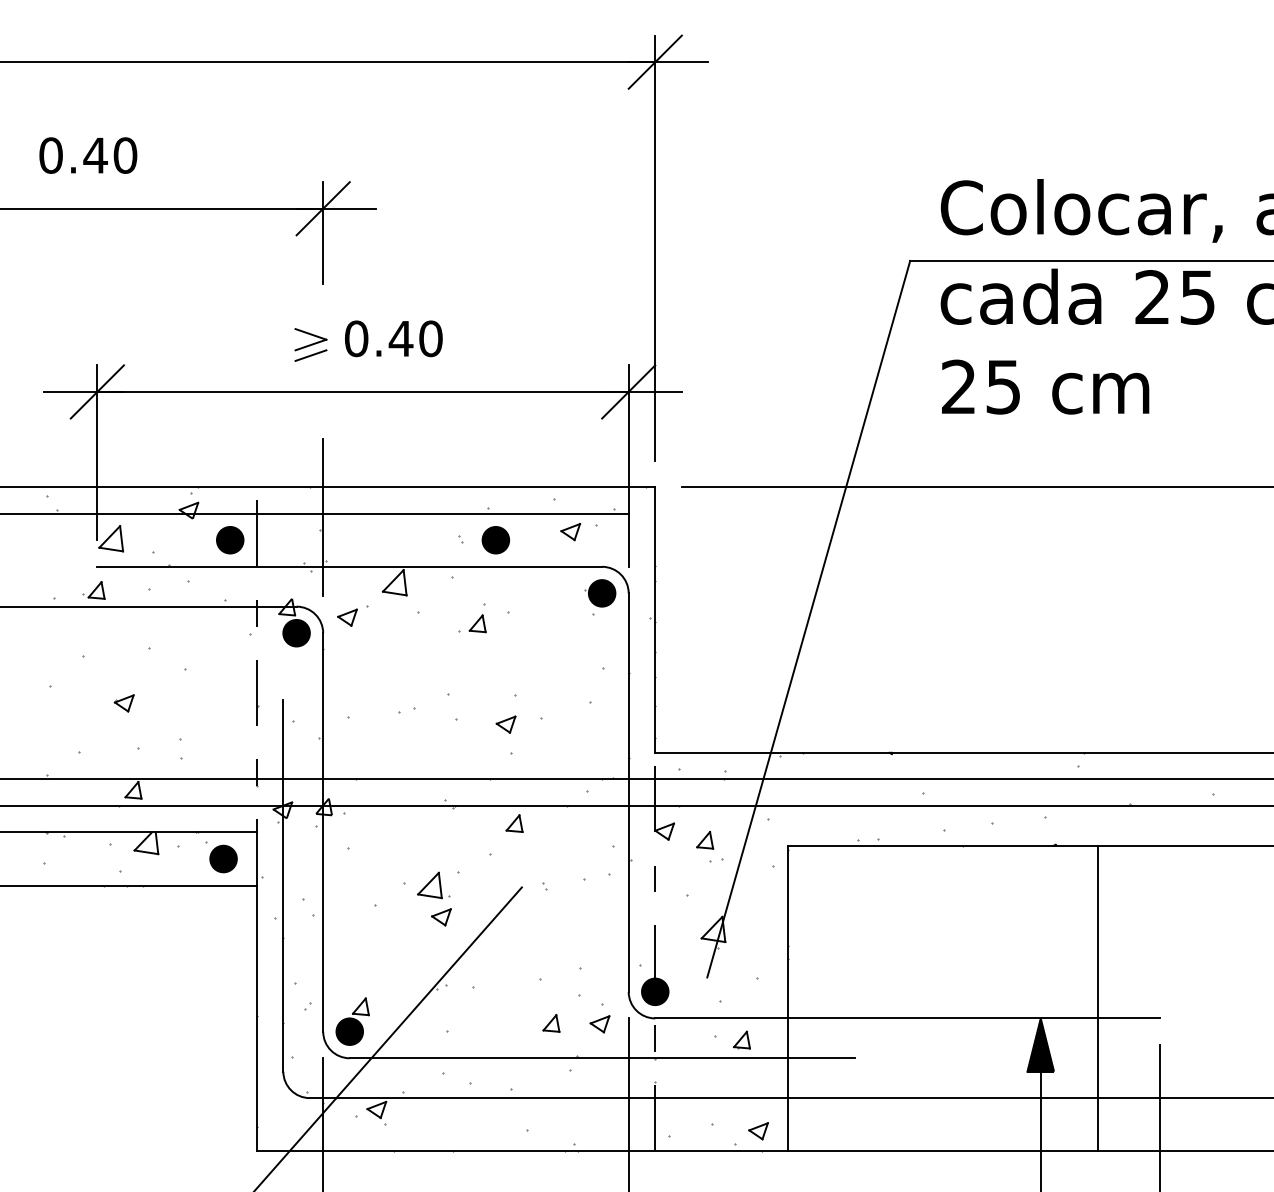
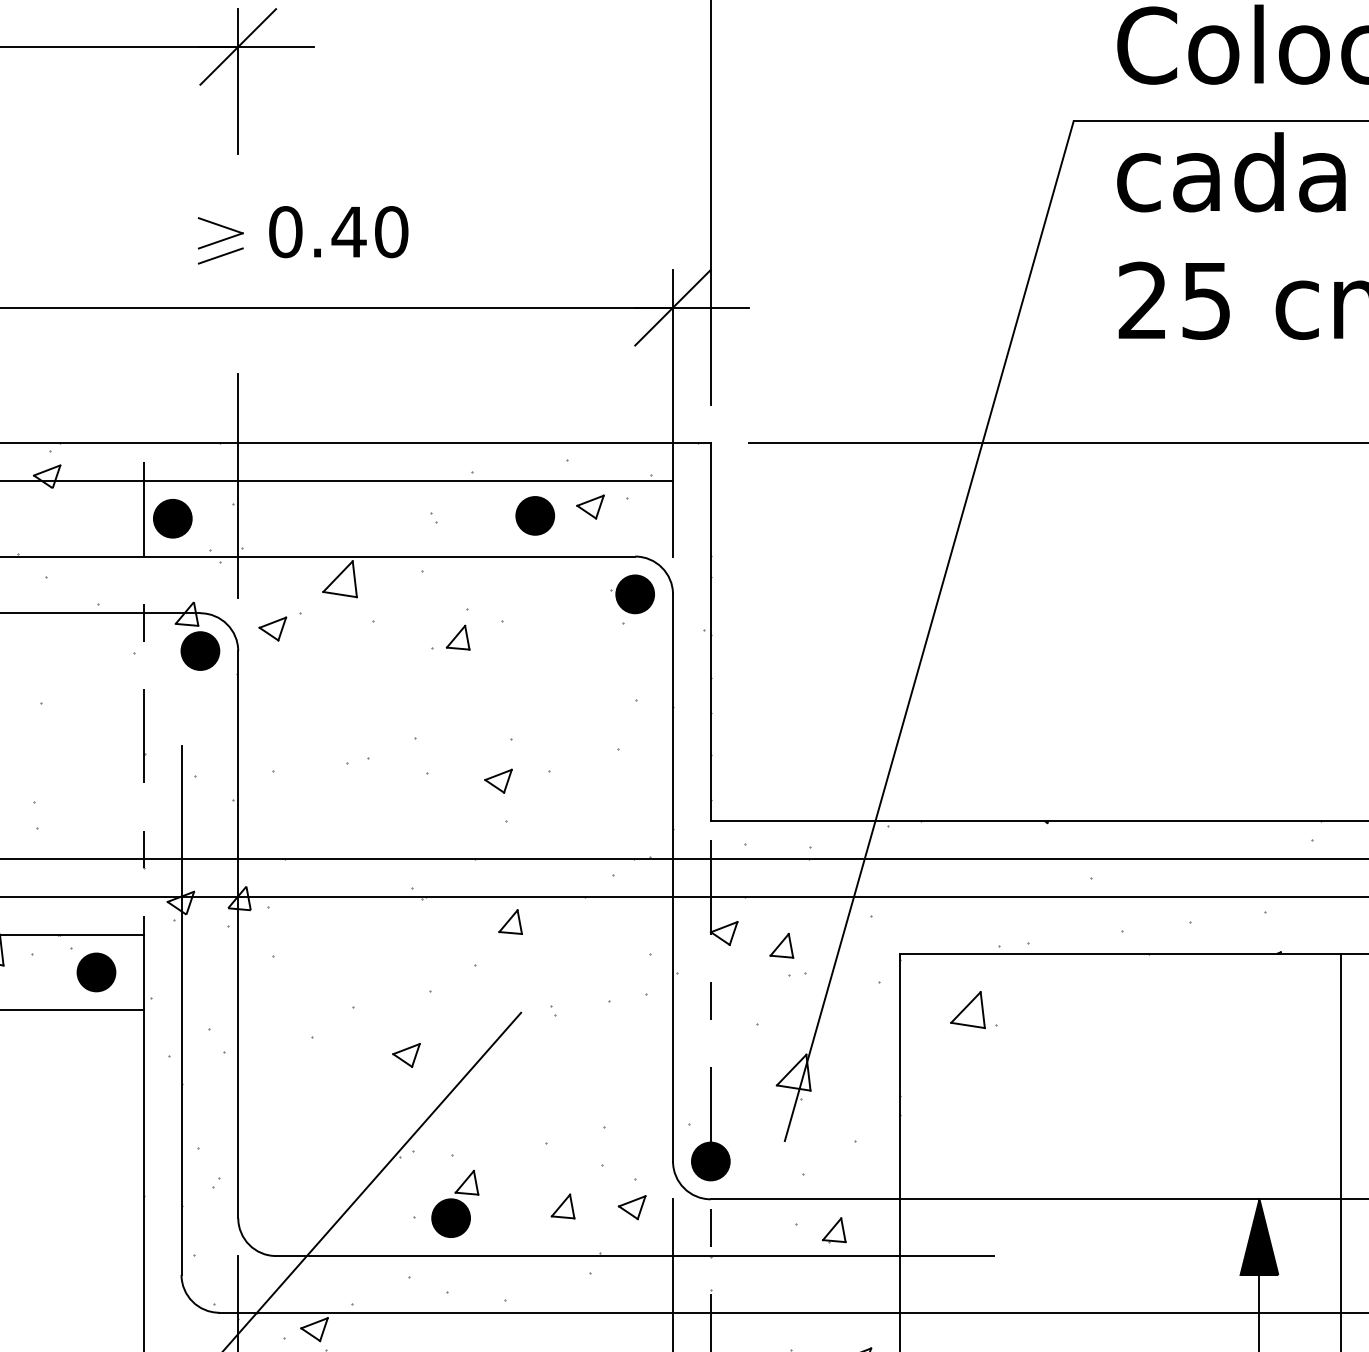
part: (230, 540) -> (173, 519), moved
part: (495, 540) -> (534, 516), moved
part: (433, 885) -> (973, 1010), moved
part: (352, 1021) -> (454, 1203), moved

